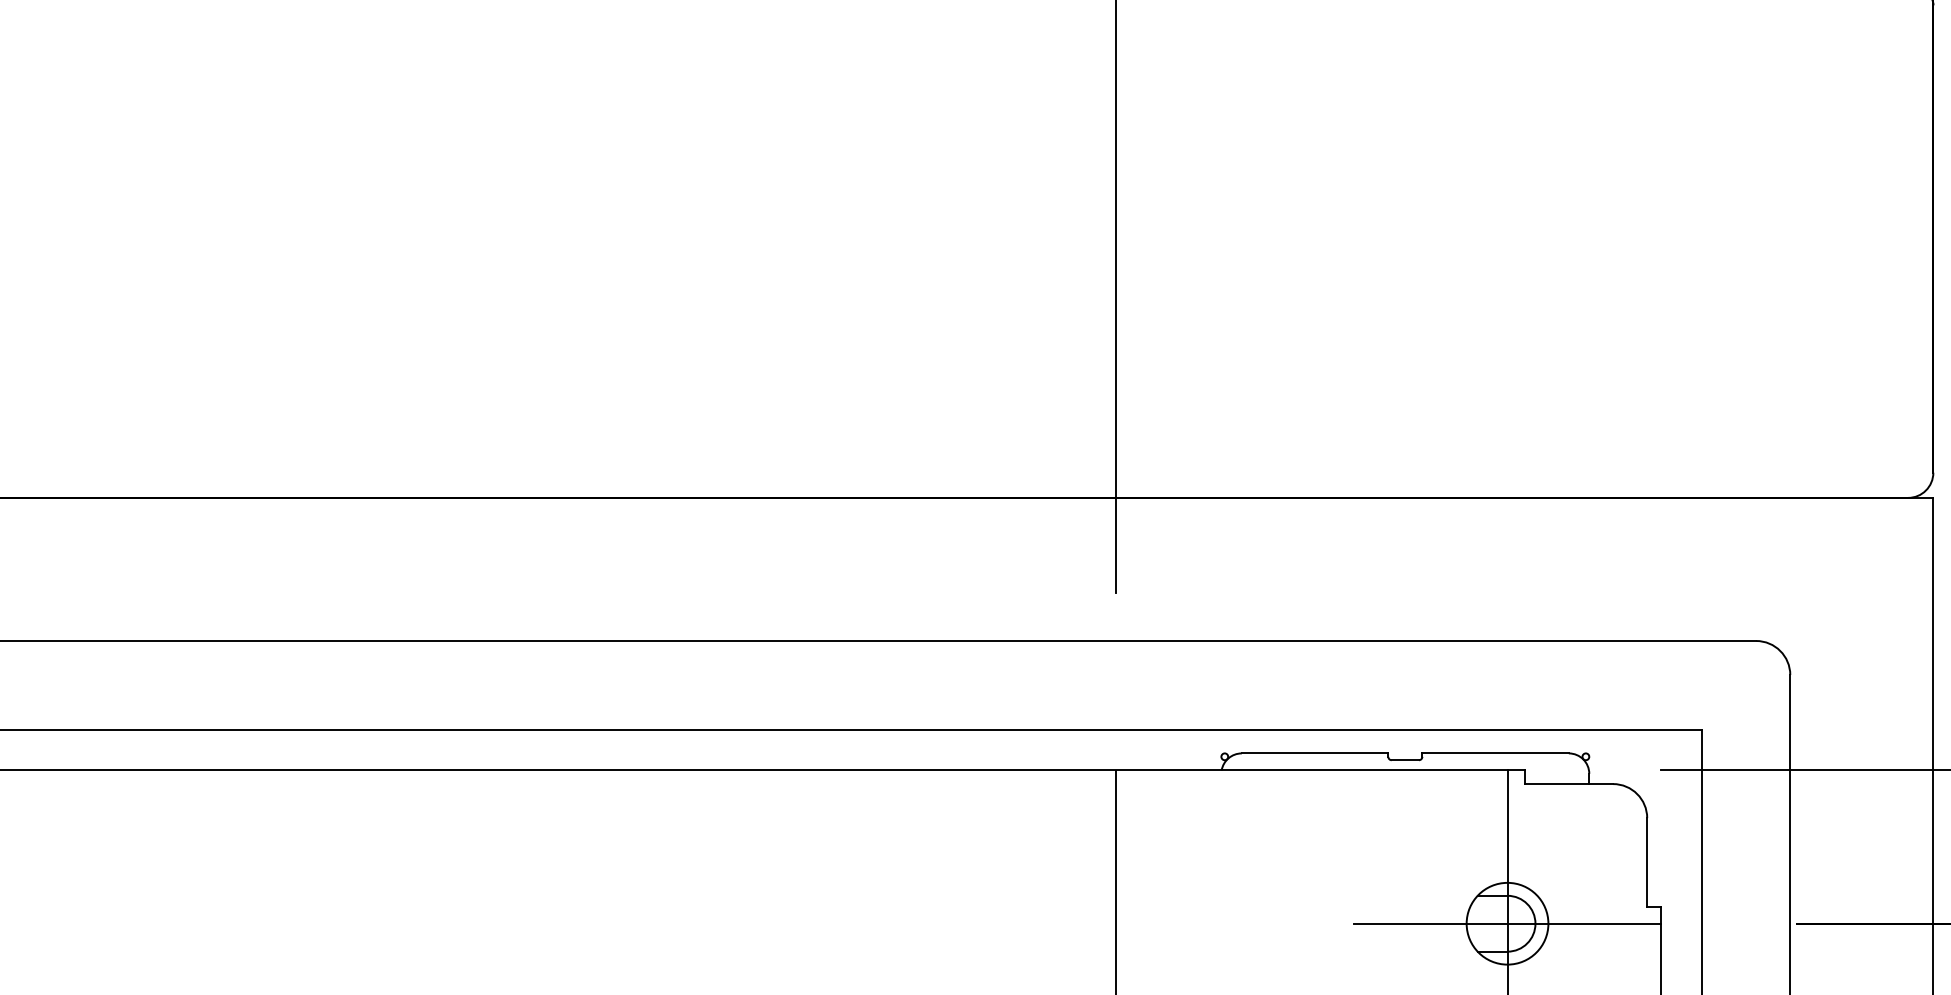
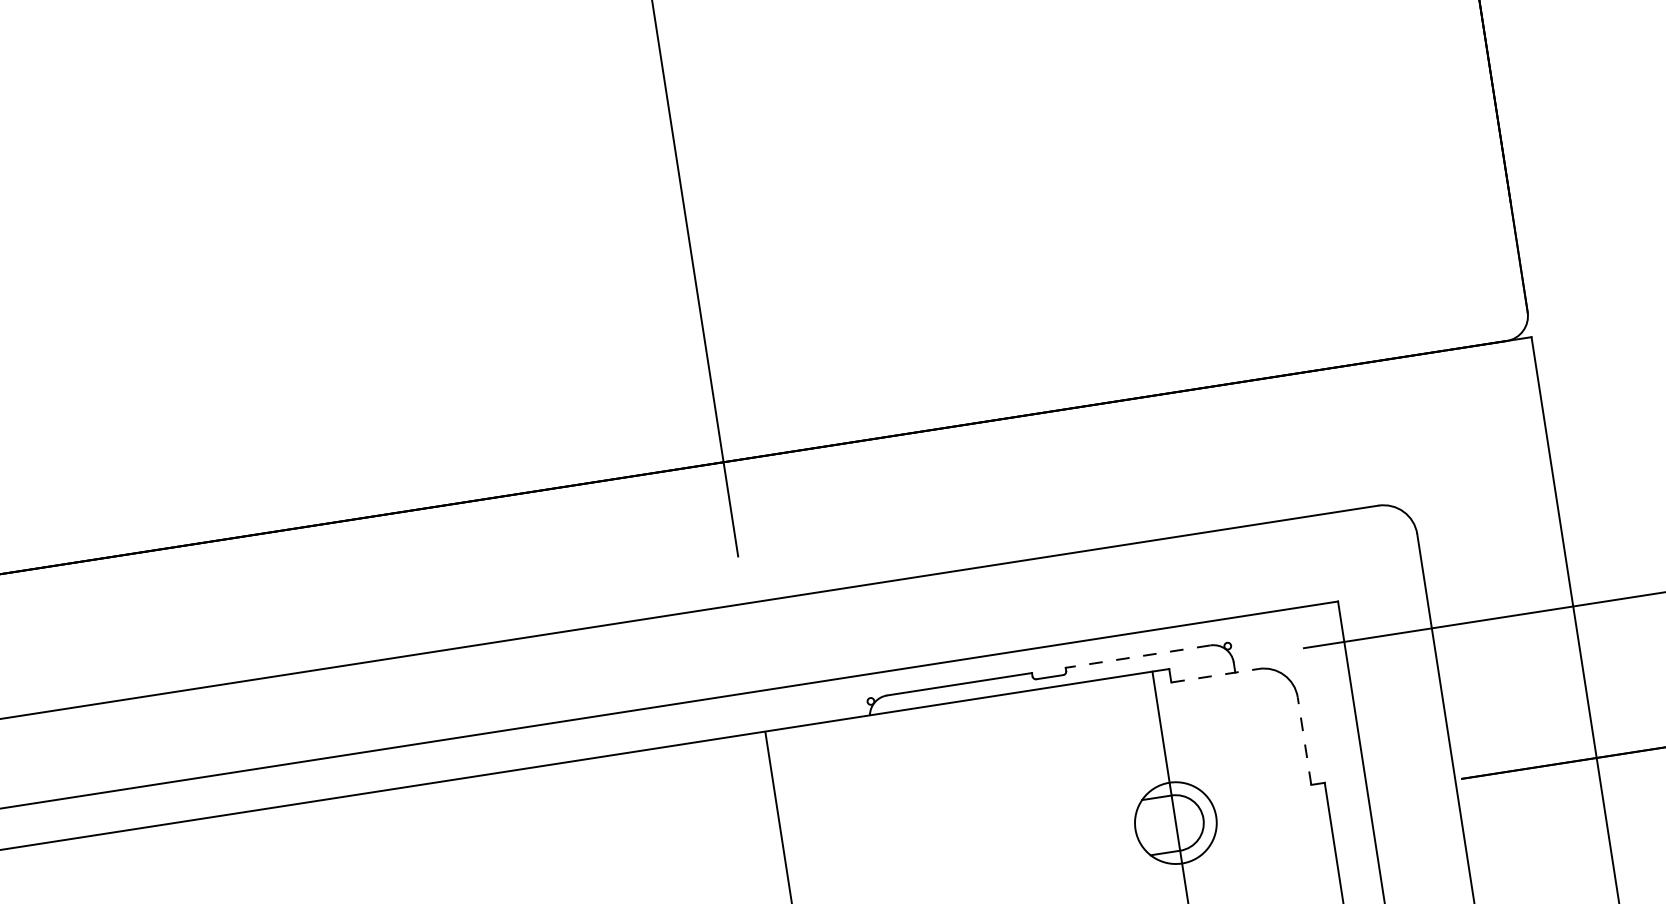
line: (1495, 753) -> (1137, 656), solid -> dashed
line: (1569, 784) -> (1215, 676), solid -> dashed
line: (1647, 861) -> (1304, 740), solid -> dashed
line: (1507, 923) -> (1175, 822), removed

